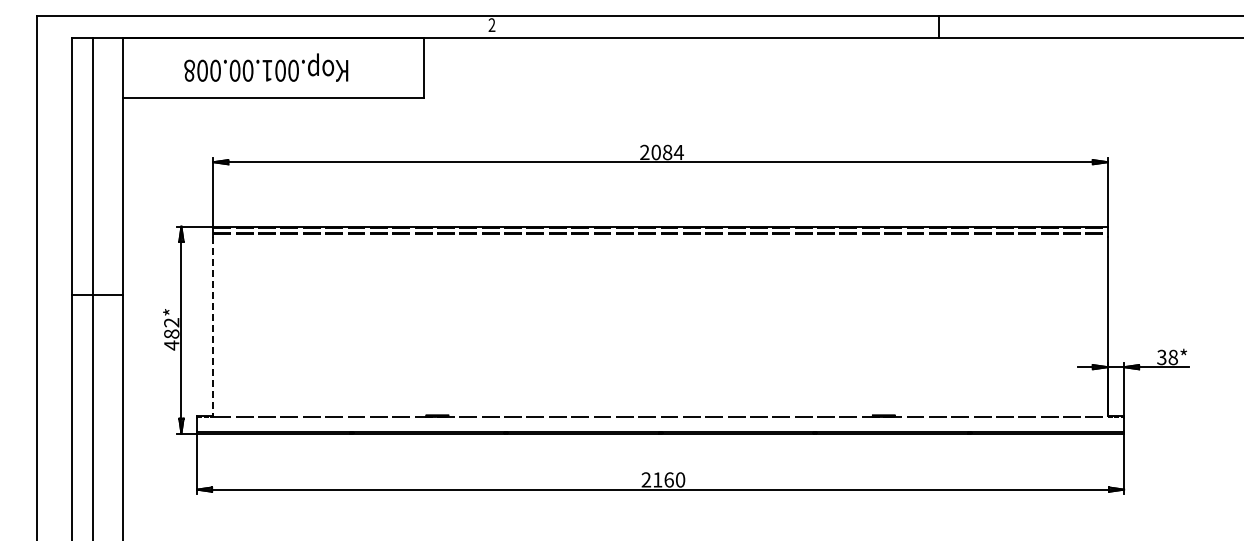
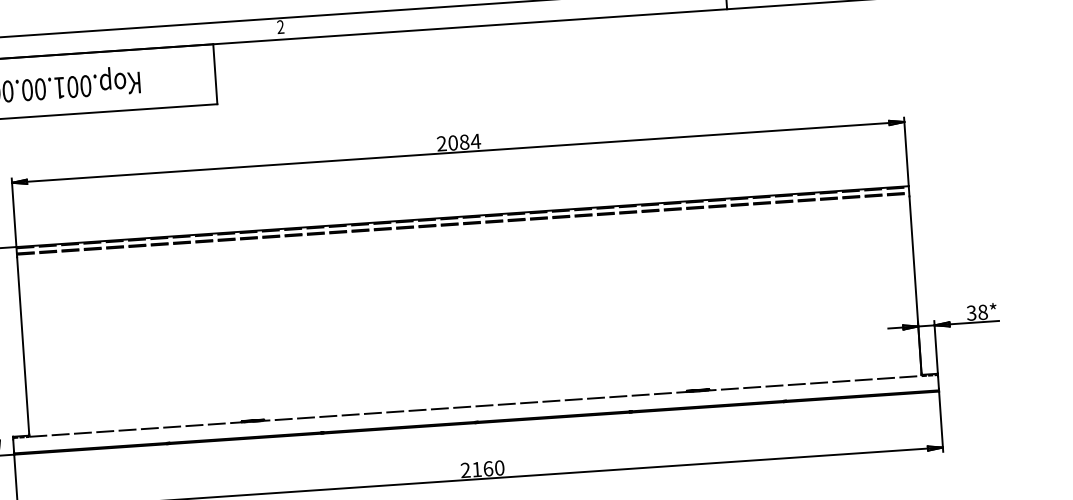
line: (213, 325) -> (23, 345), dashed -> solid

